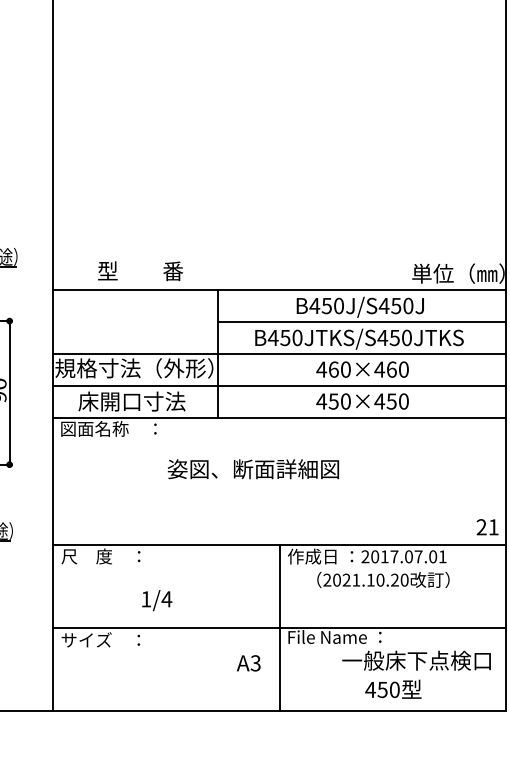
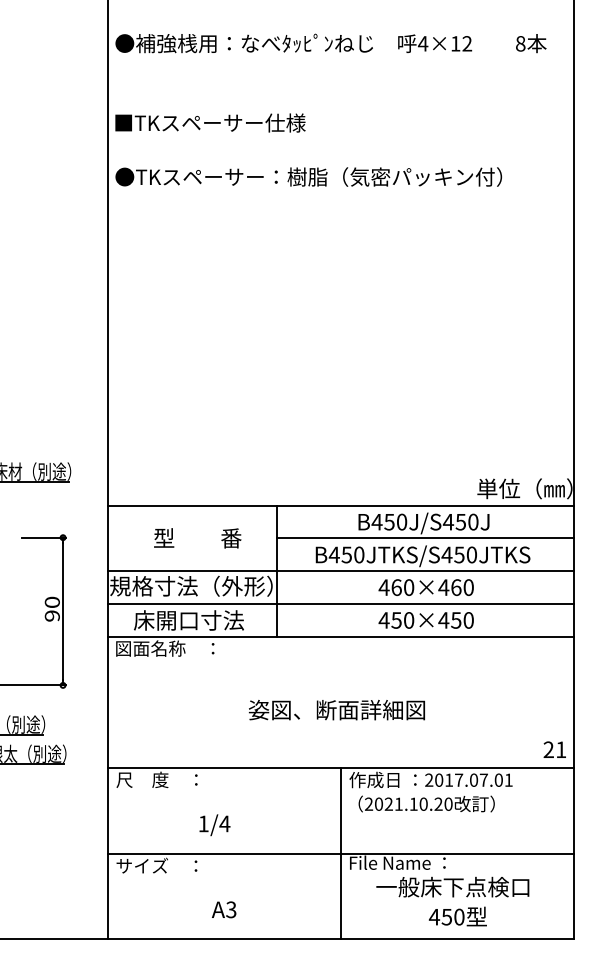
text: (140, 271) -> (197, 538), moved
text: (253, 469) -> (336, 710), moved
text: (383, 579) -> (426, 803), moved
text: (416, 660) -> (452, 886), moved
text: (249, 663) -> (224, 909), moved

